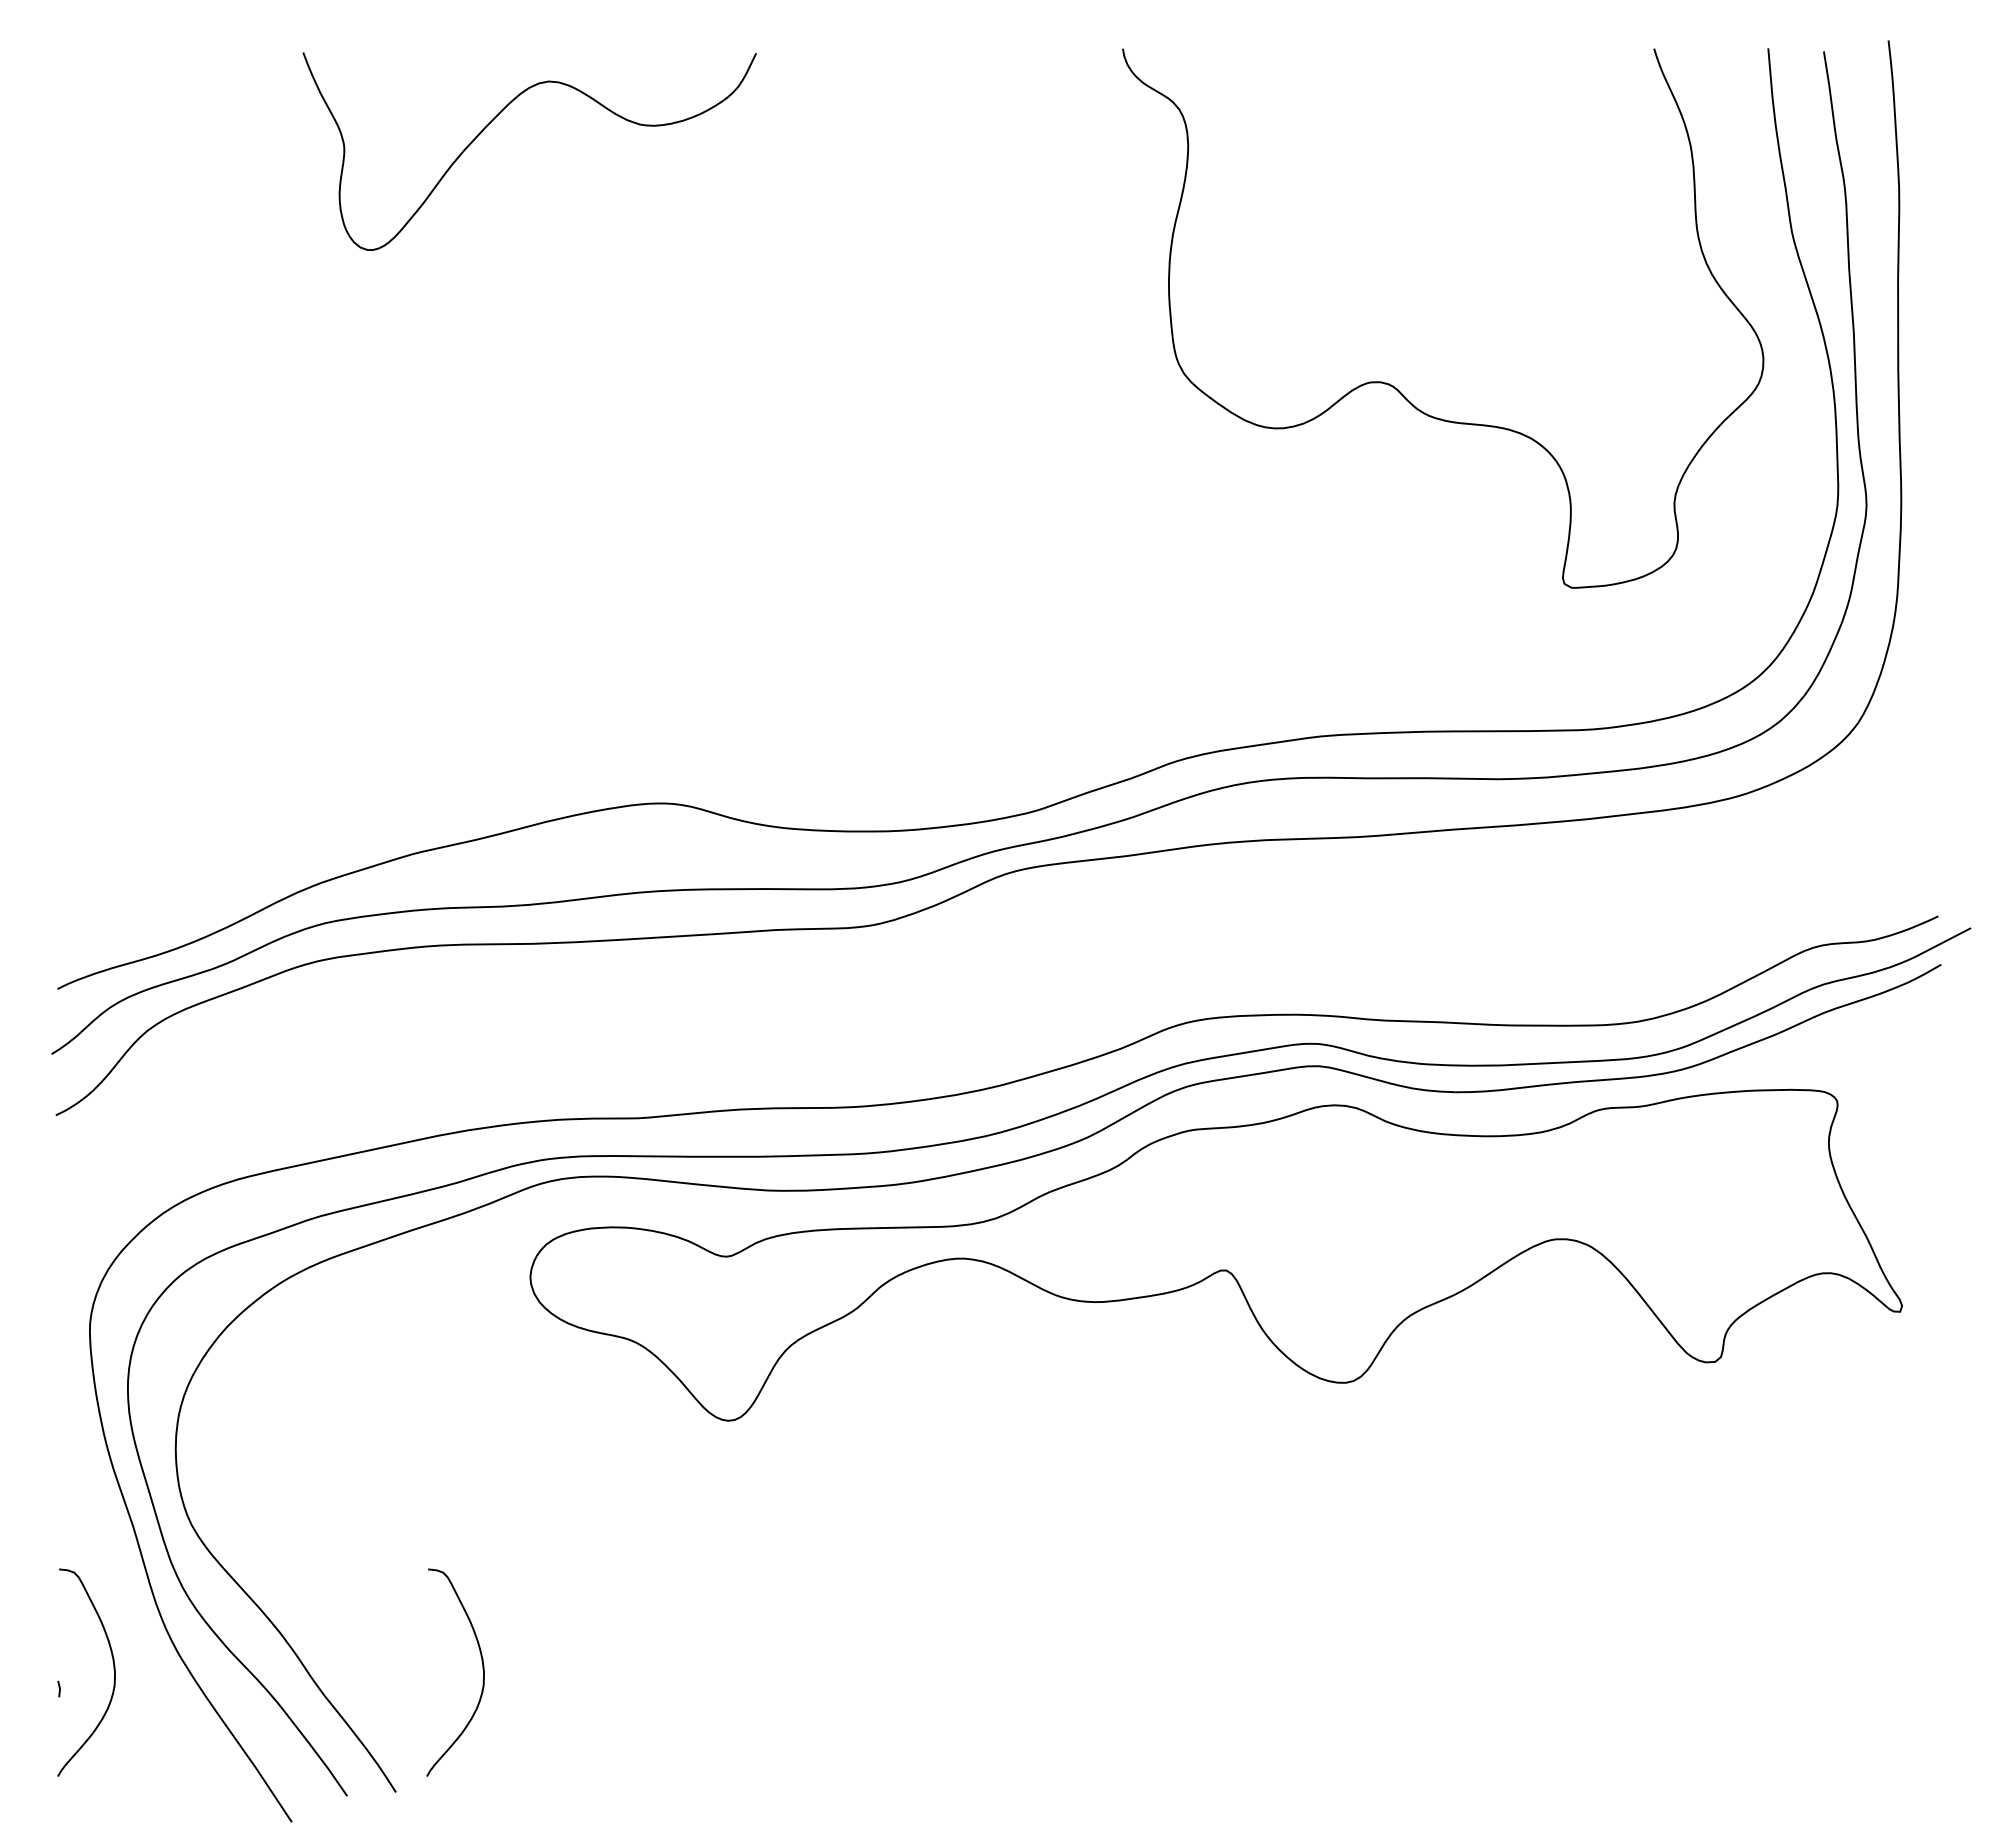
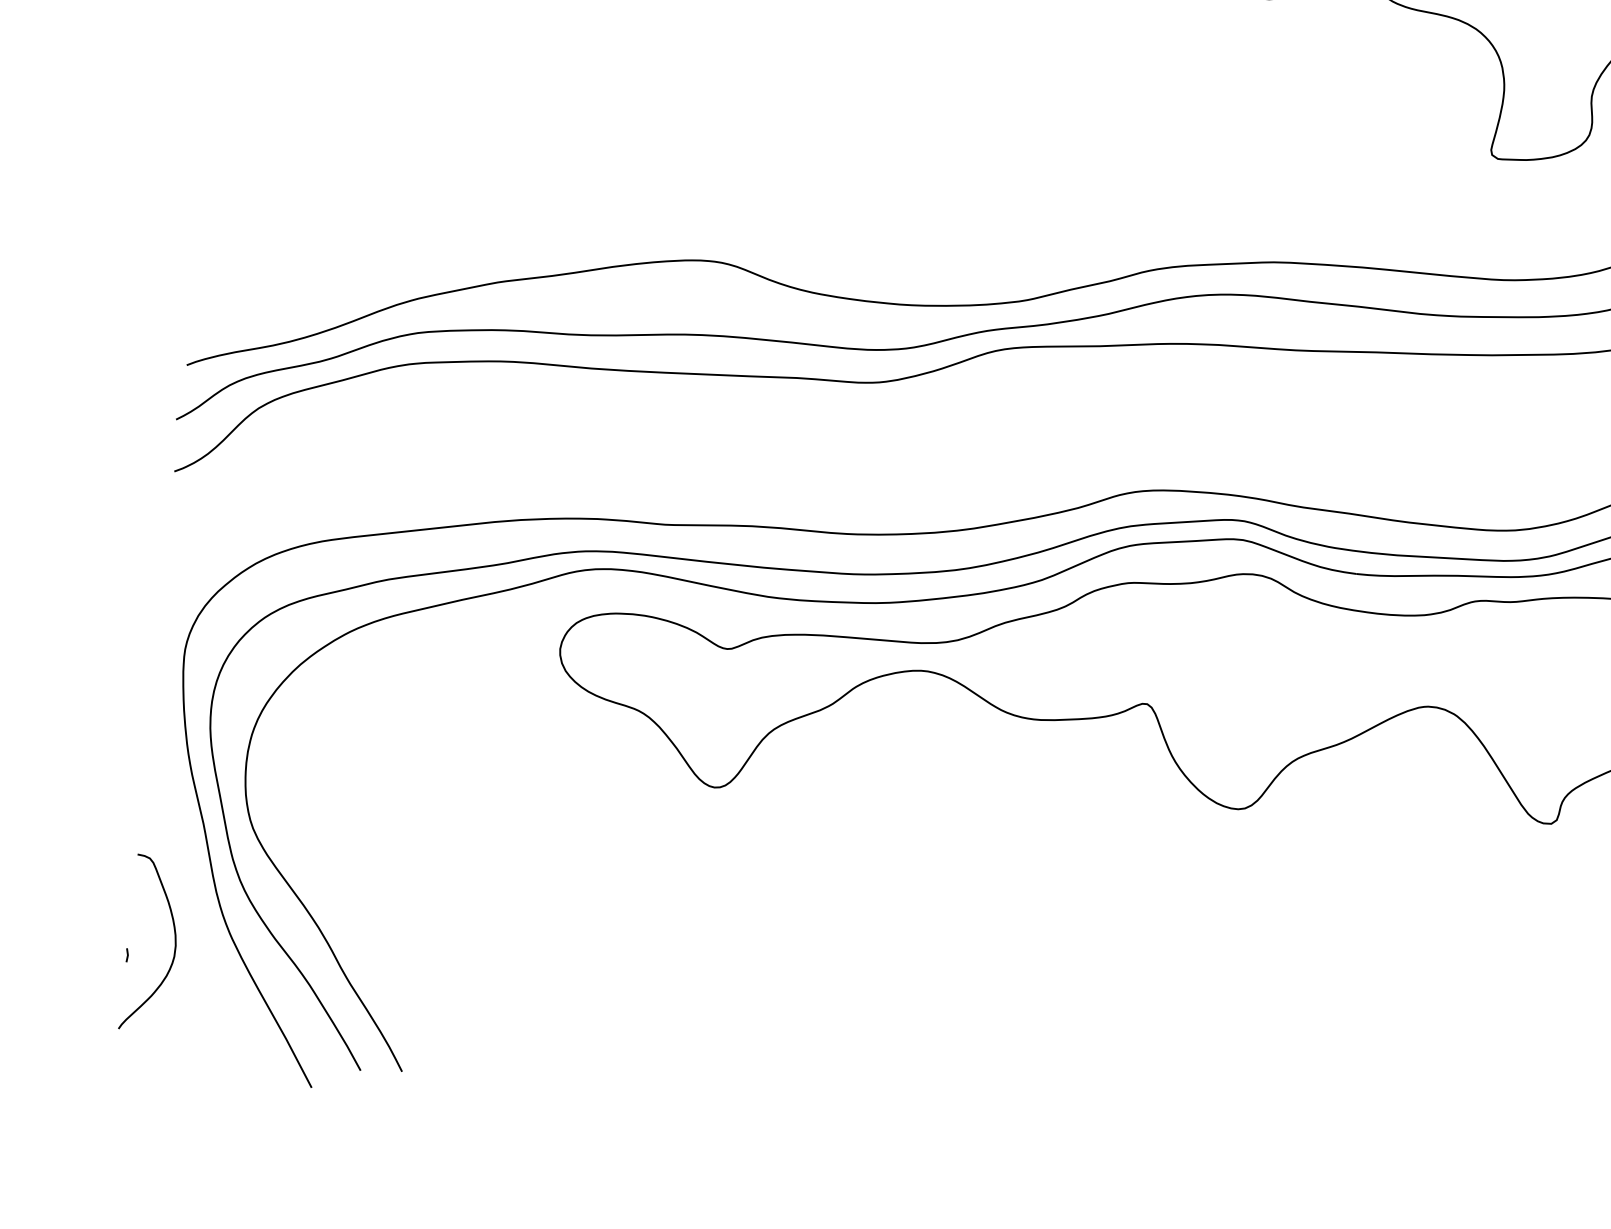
curve: (482, 1669) -> (485, 975), removed

